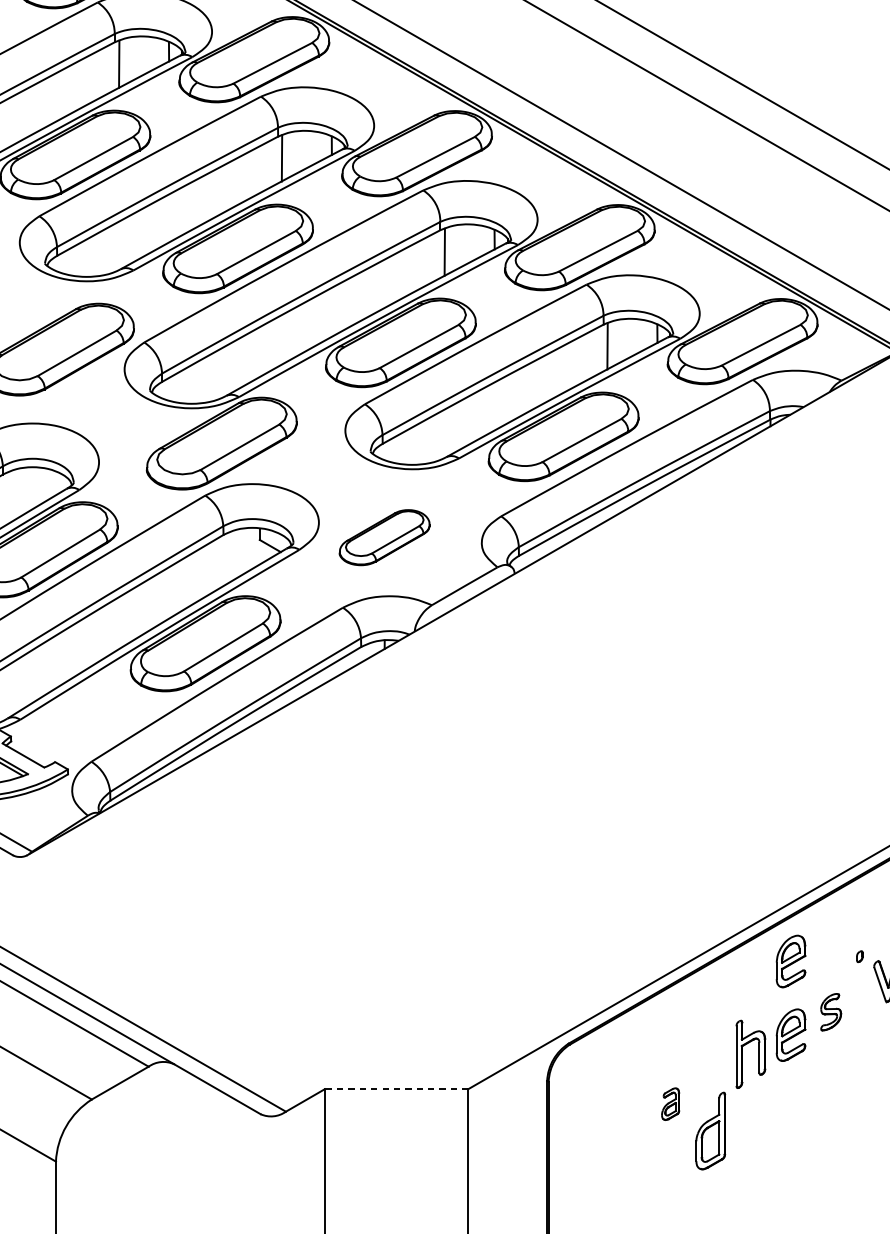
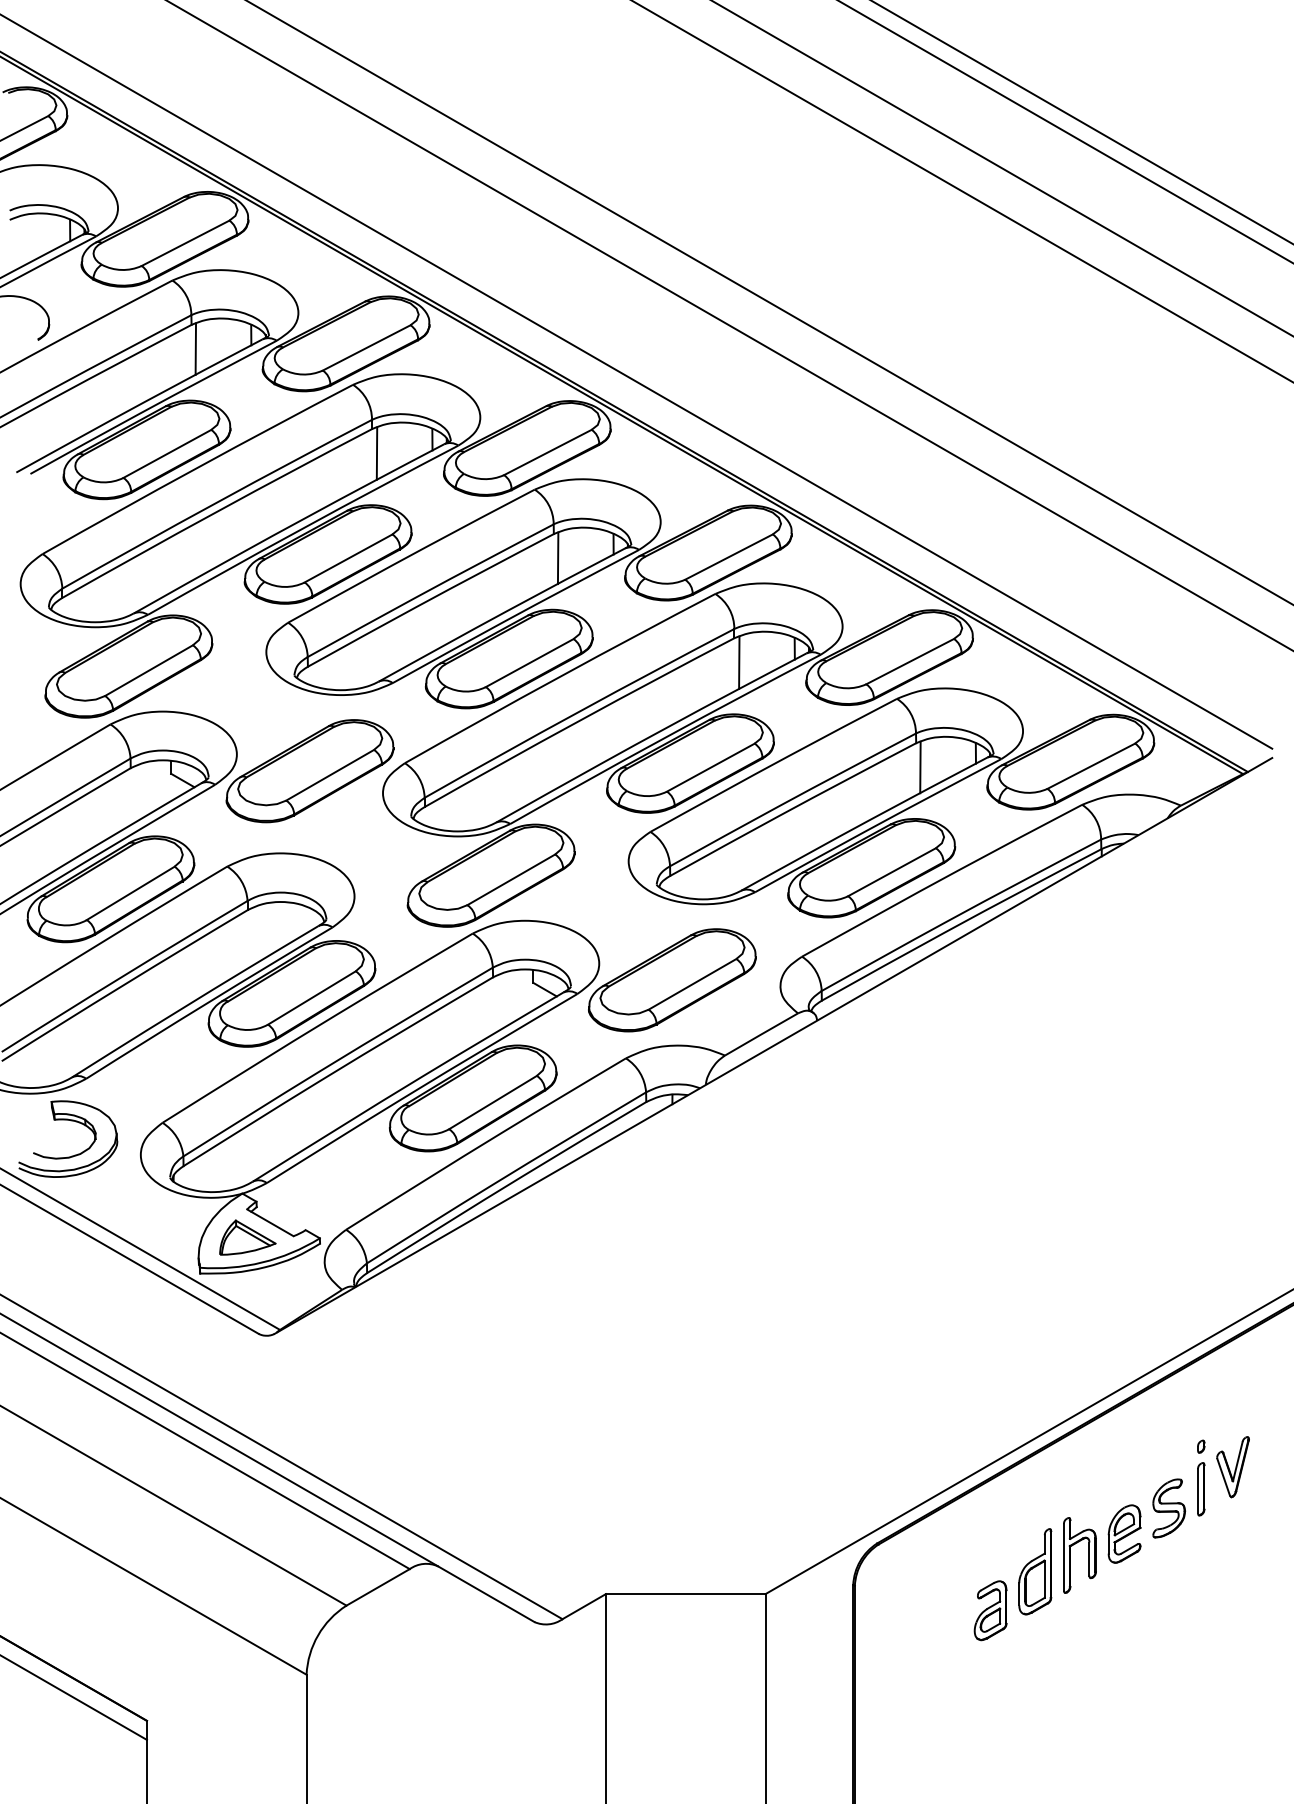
part: (384, 537) -> (672, 980), size x1.67
part: (790, 961) -> (1124, 1451), removed
part: (860, 995) -> (1201, 1489), added
part: (831, 1012) -> (1169, 1508), size x1.43
line: (396, 1089) -> (685, 1594), dashed -> solid
part: (670, 1103) -> (990, 1610), size x1.67
part: (710, 1130) -> (1035, 1571), moved

